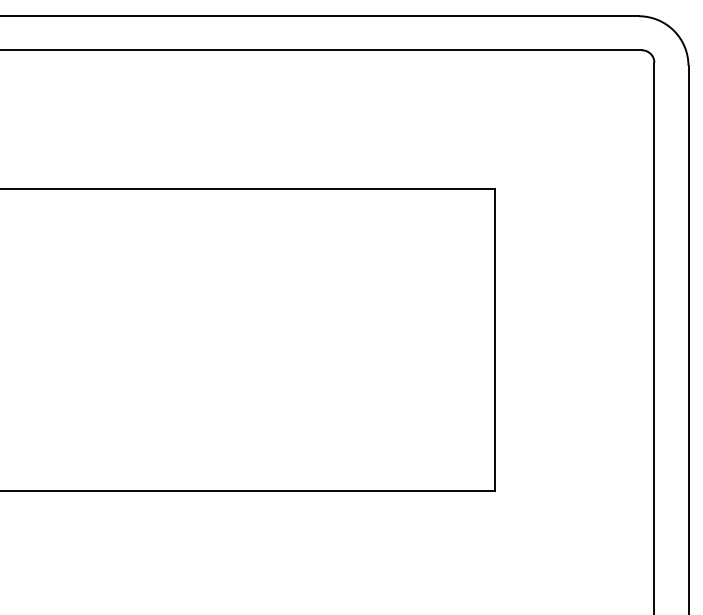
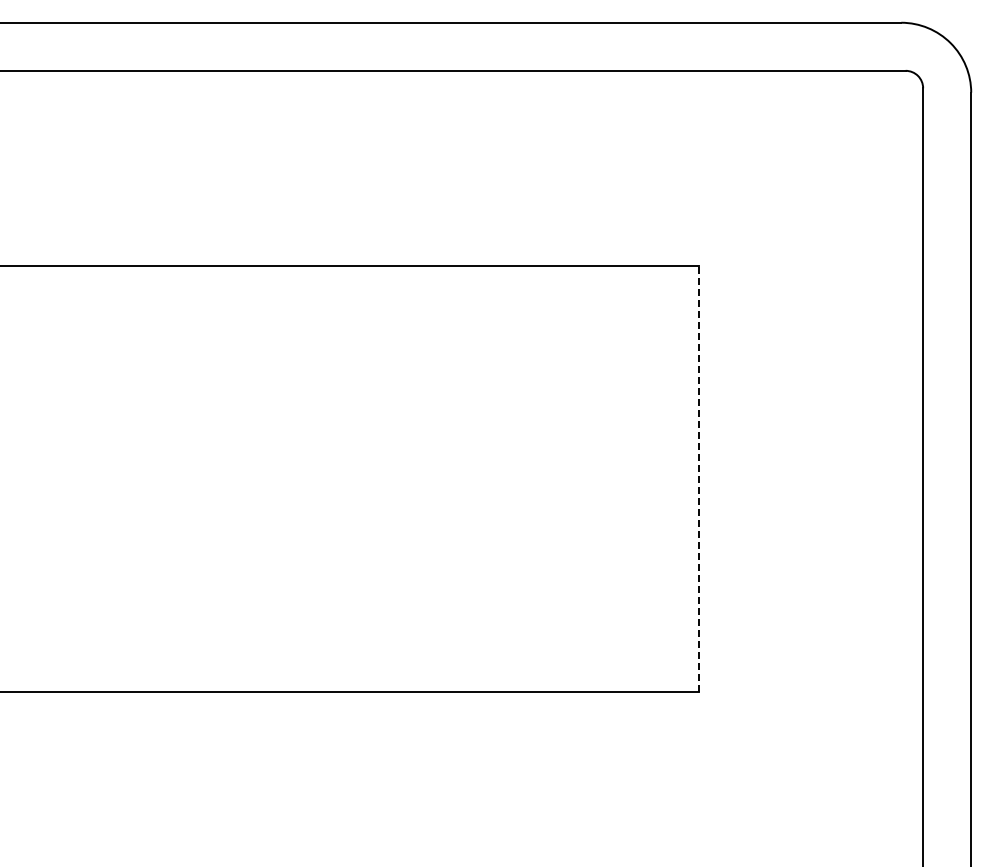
line: (495, 340) -> (698, 479), solid -> dashed

